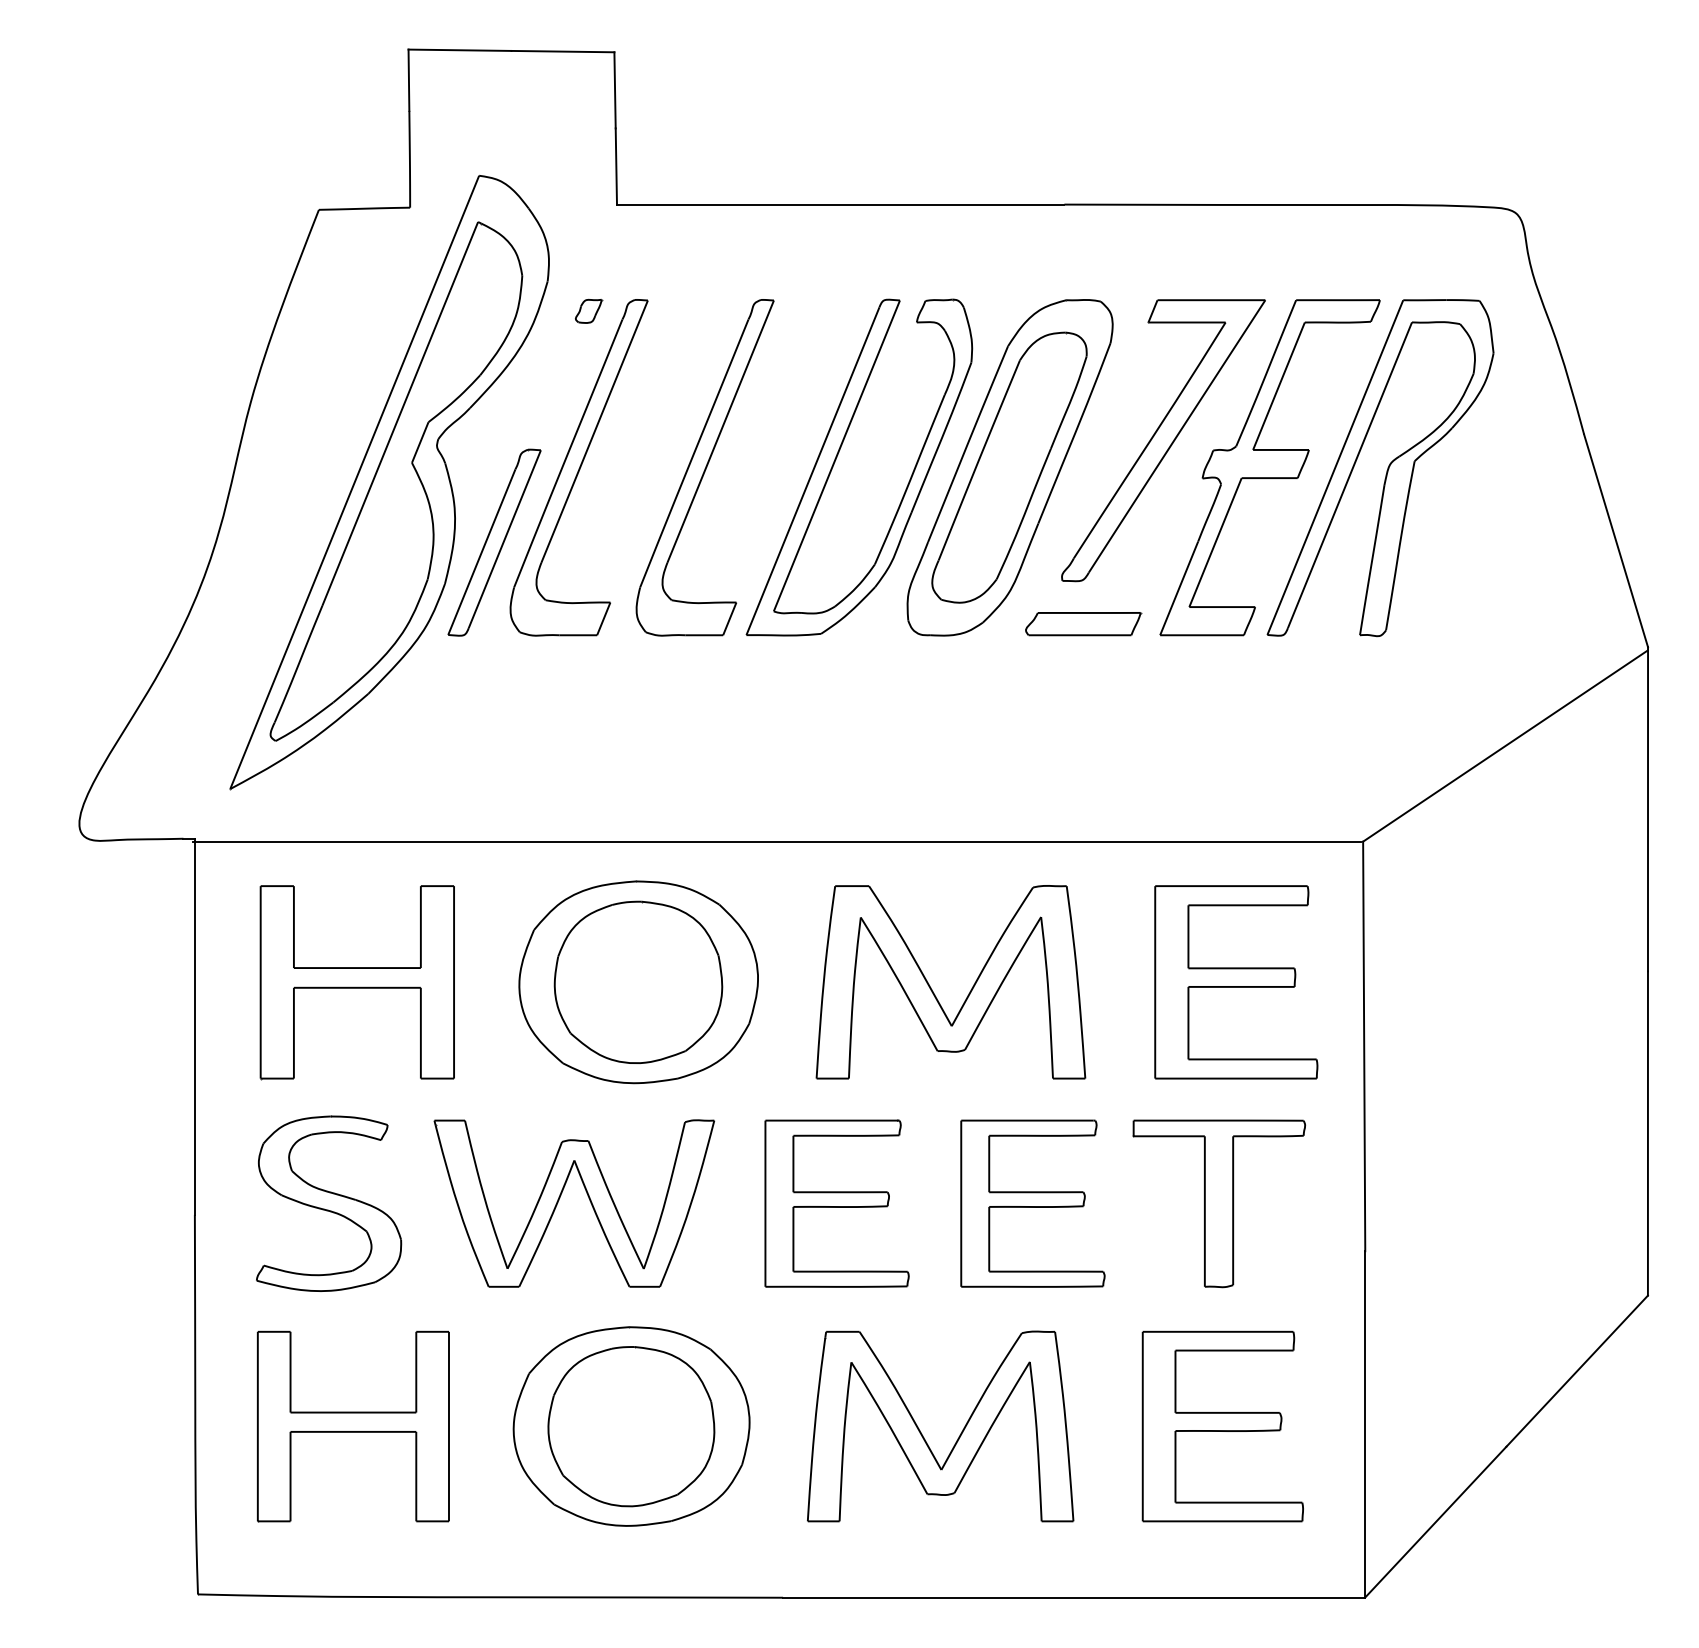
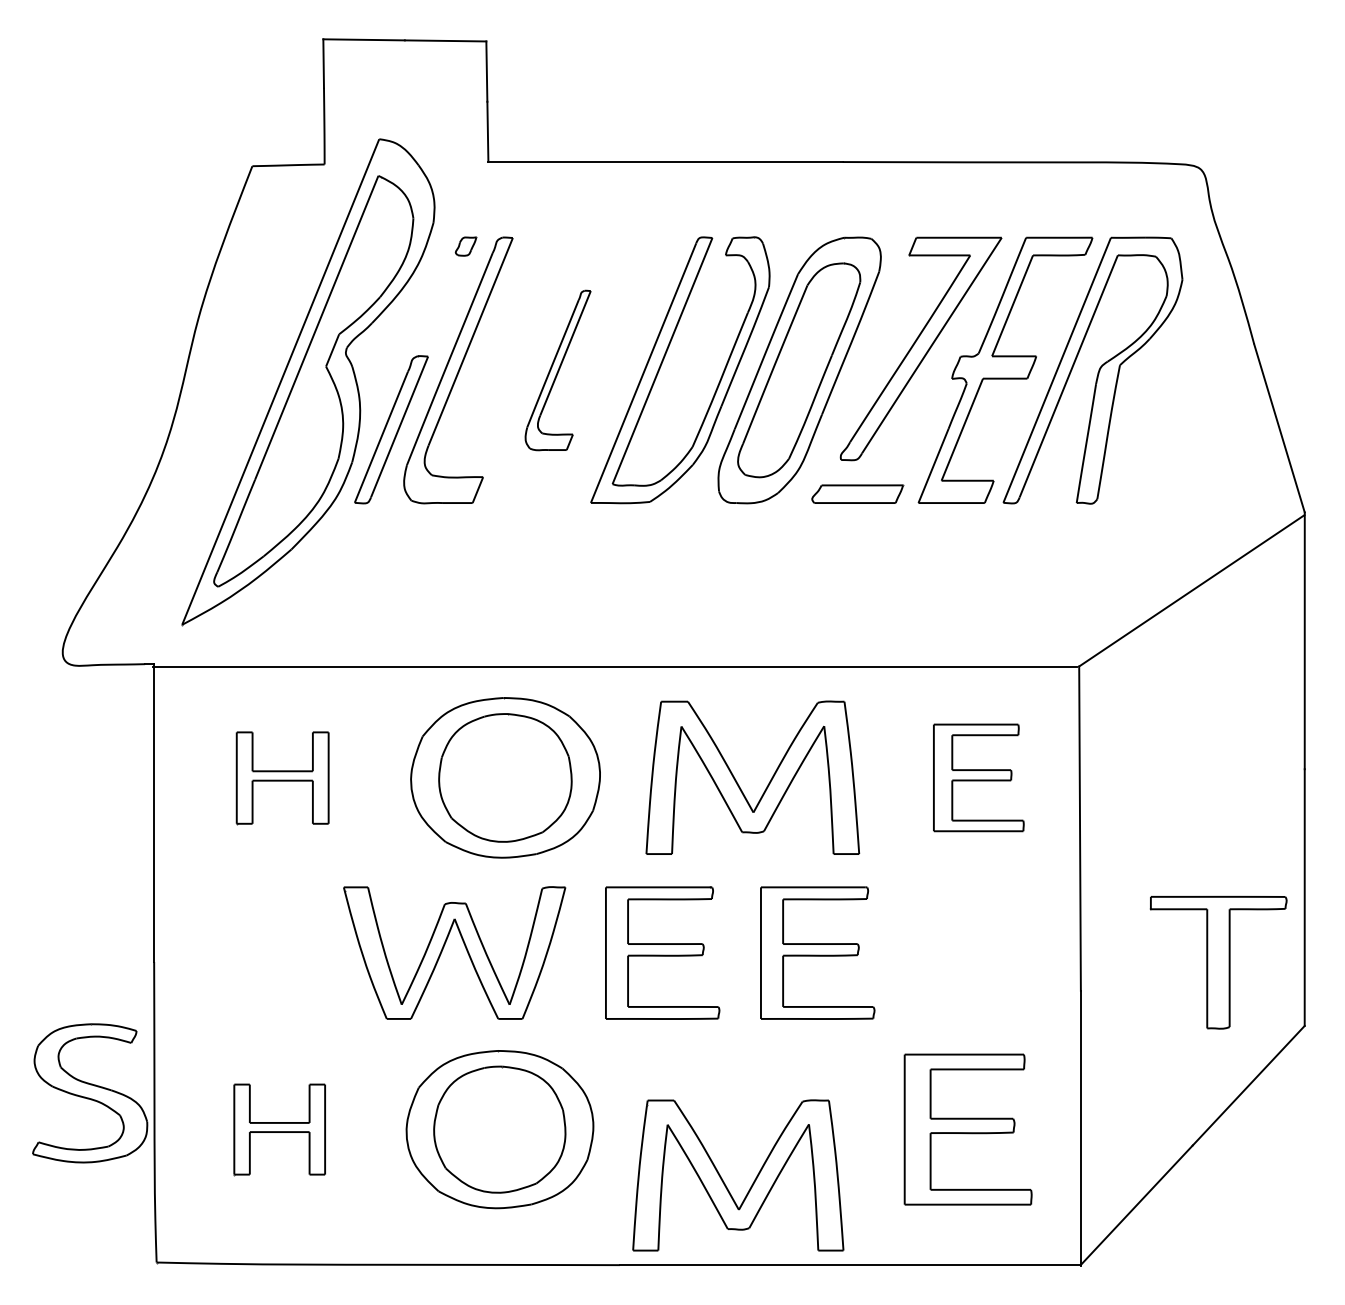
part: (704, 467) -> (557, 370), size x0.6
part: (356, 982) -> (282, 778), size x0.6
part: (1236, 982) -> (978, 778), size x0.7
part: (329, 1203) -> (90, 1093), moved
part: (1219, 1203) -> (1218, 962), moved
part: (353, 1426) -> (279, 1129), size x0.6
part: (923, 1435) -> (724, 1182), moved

